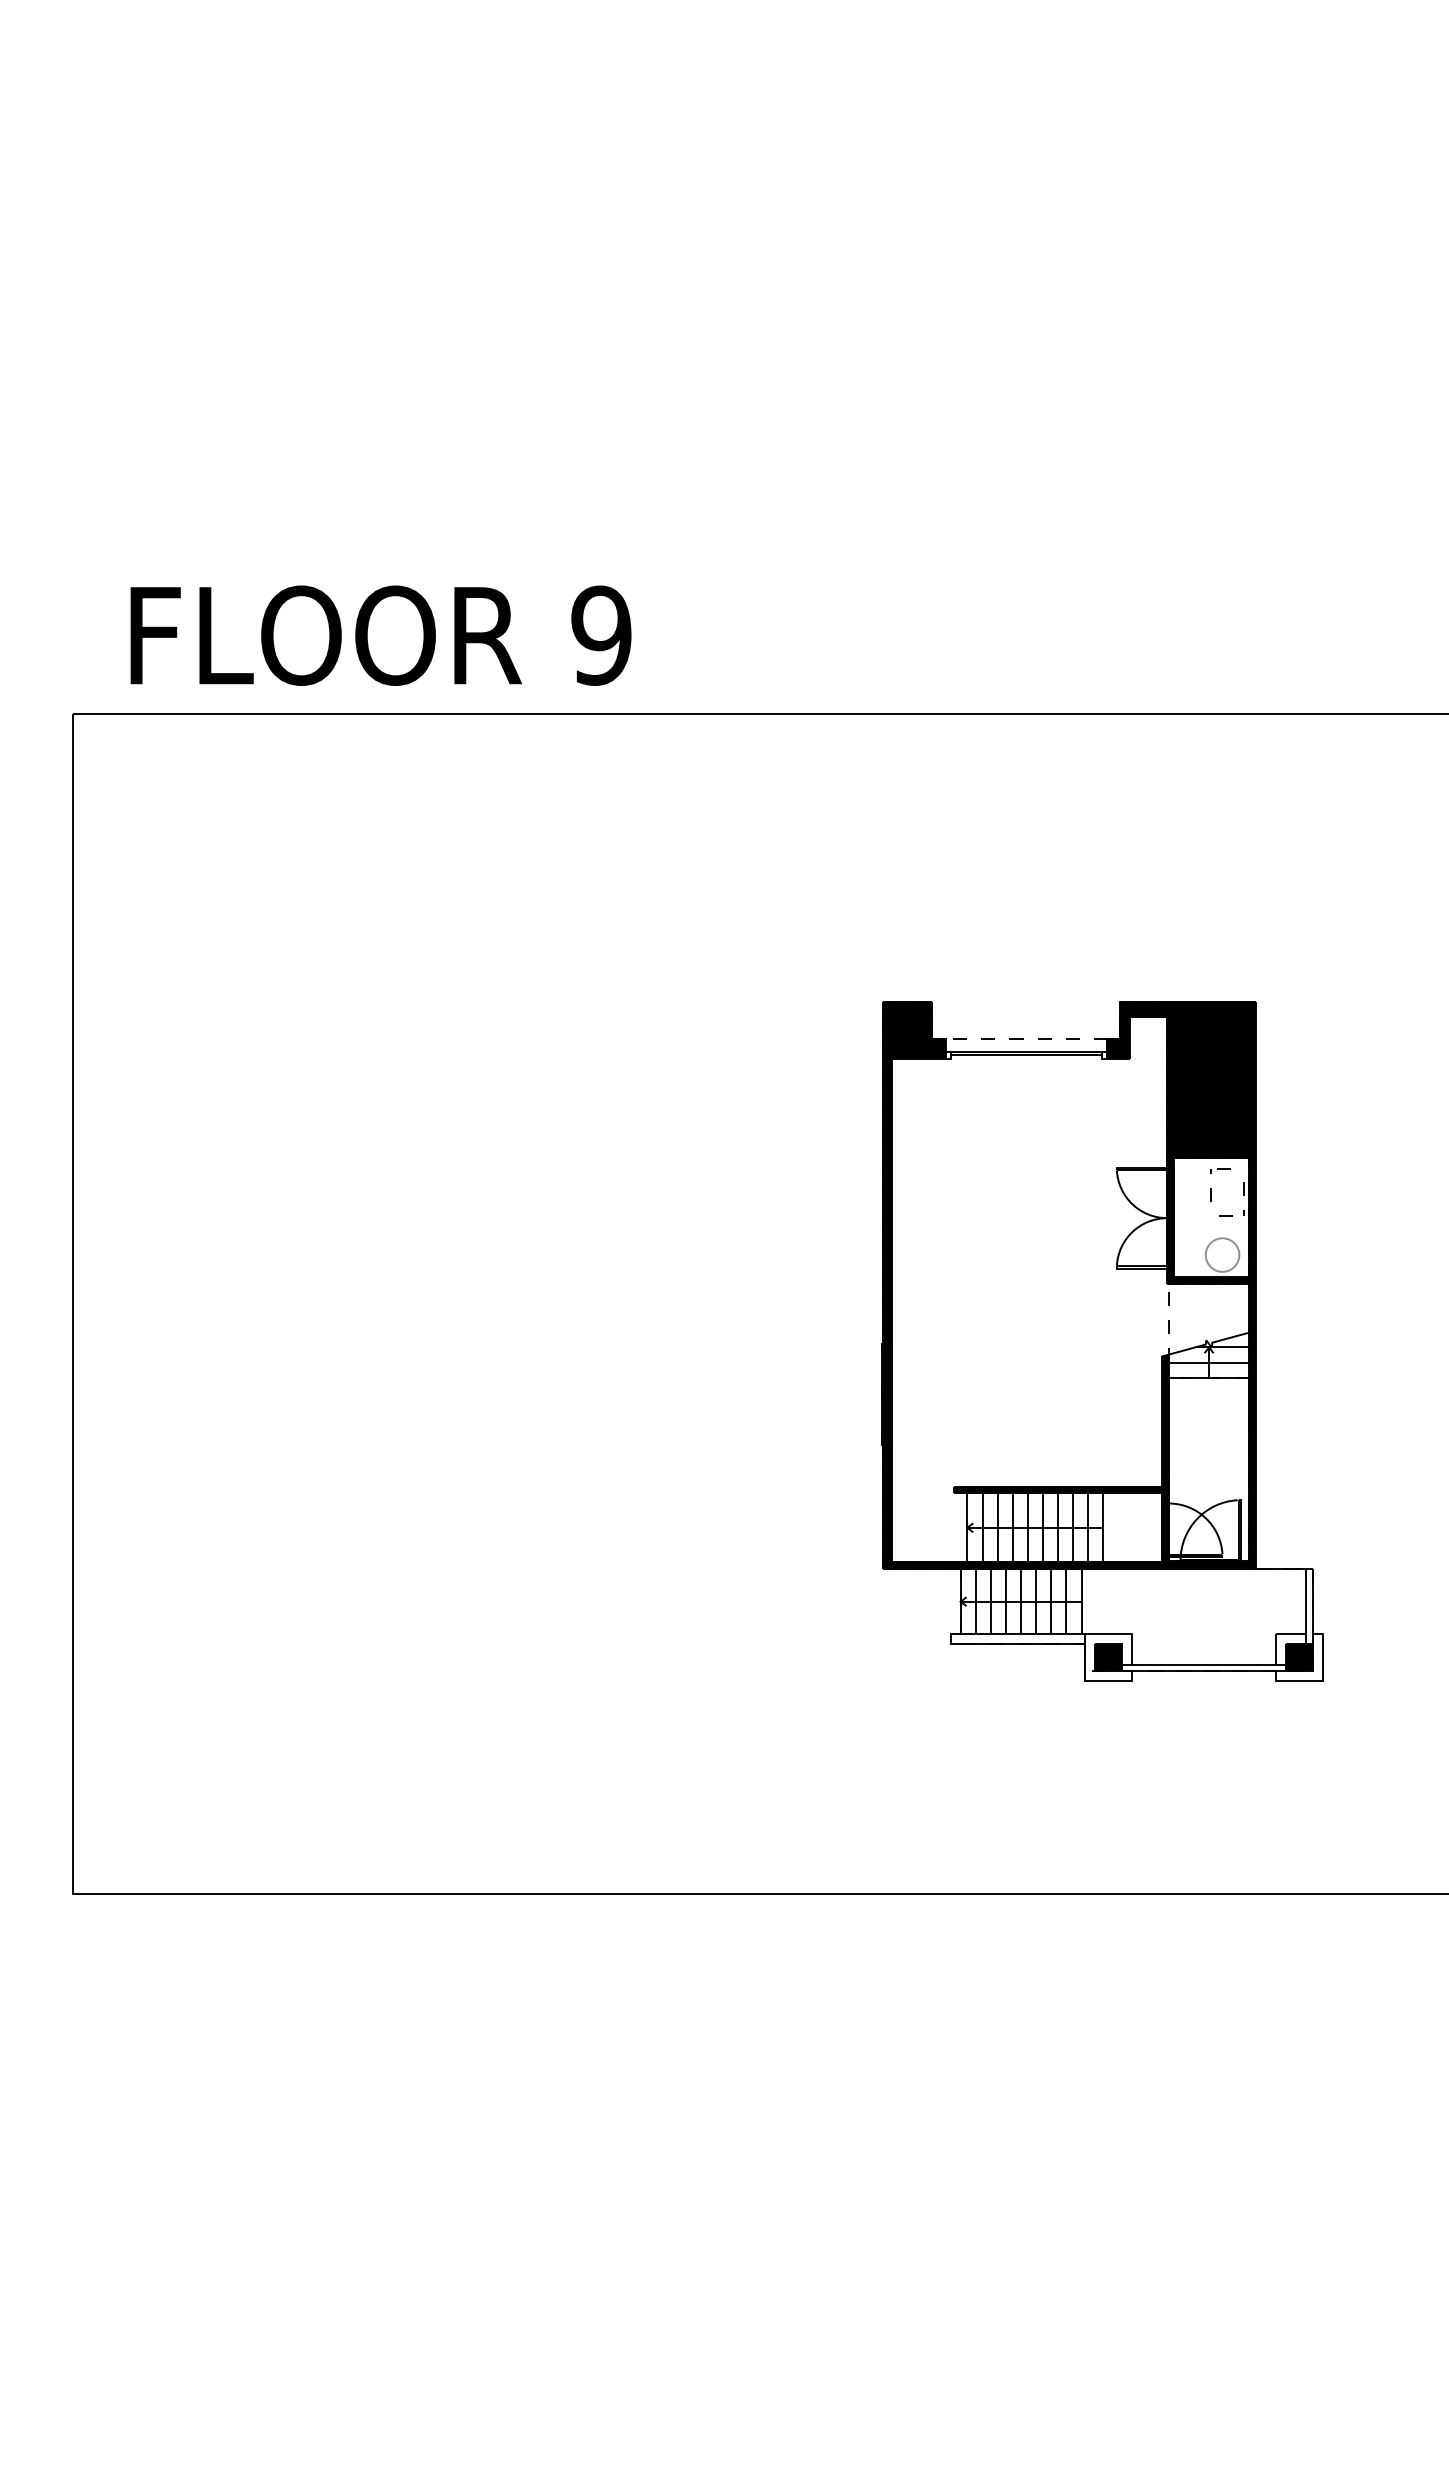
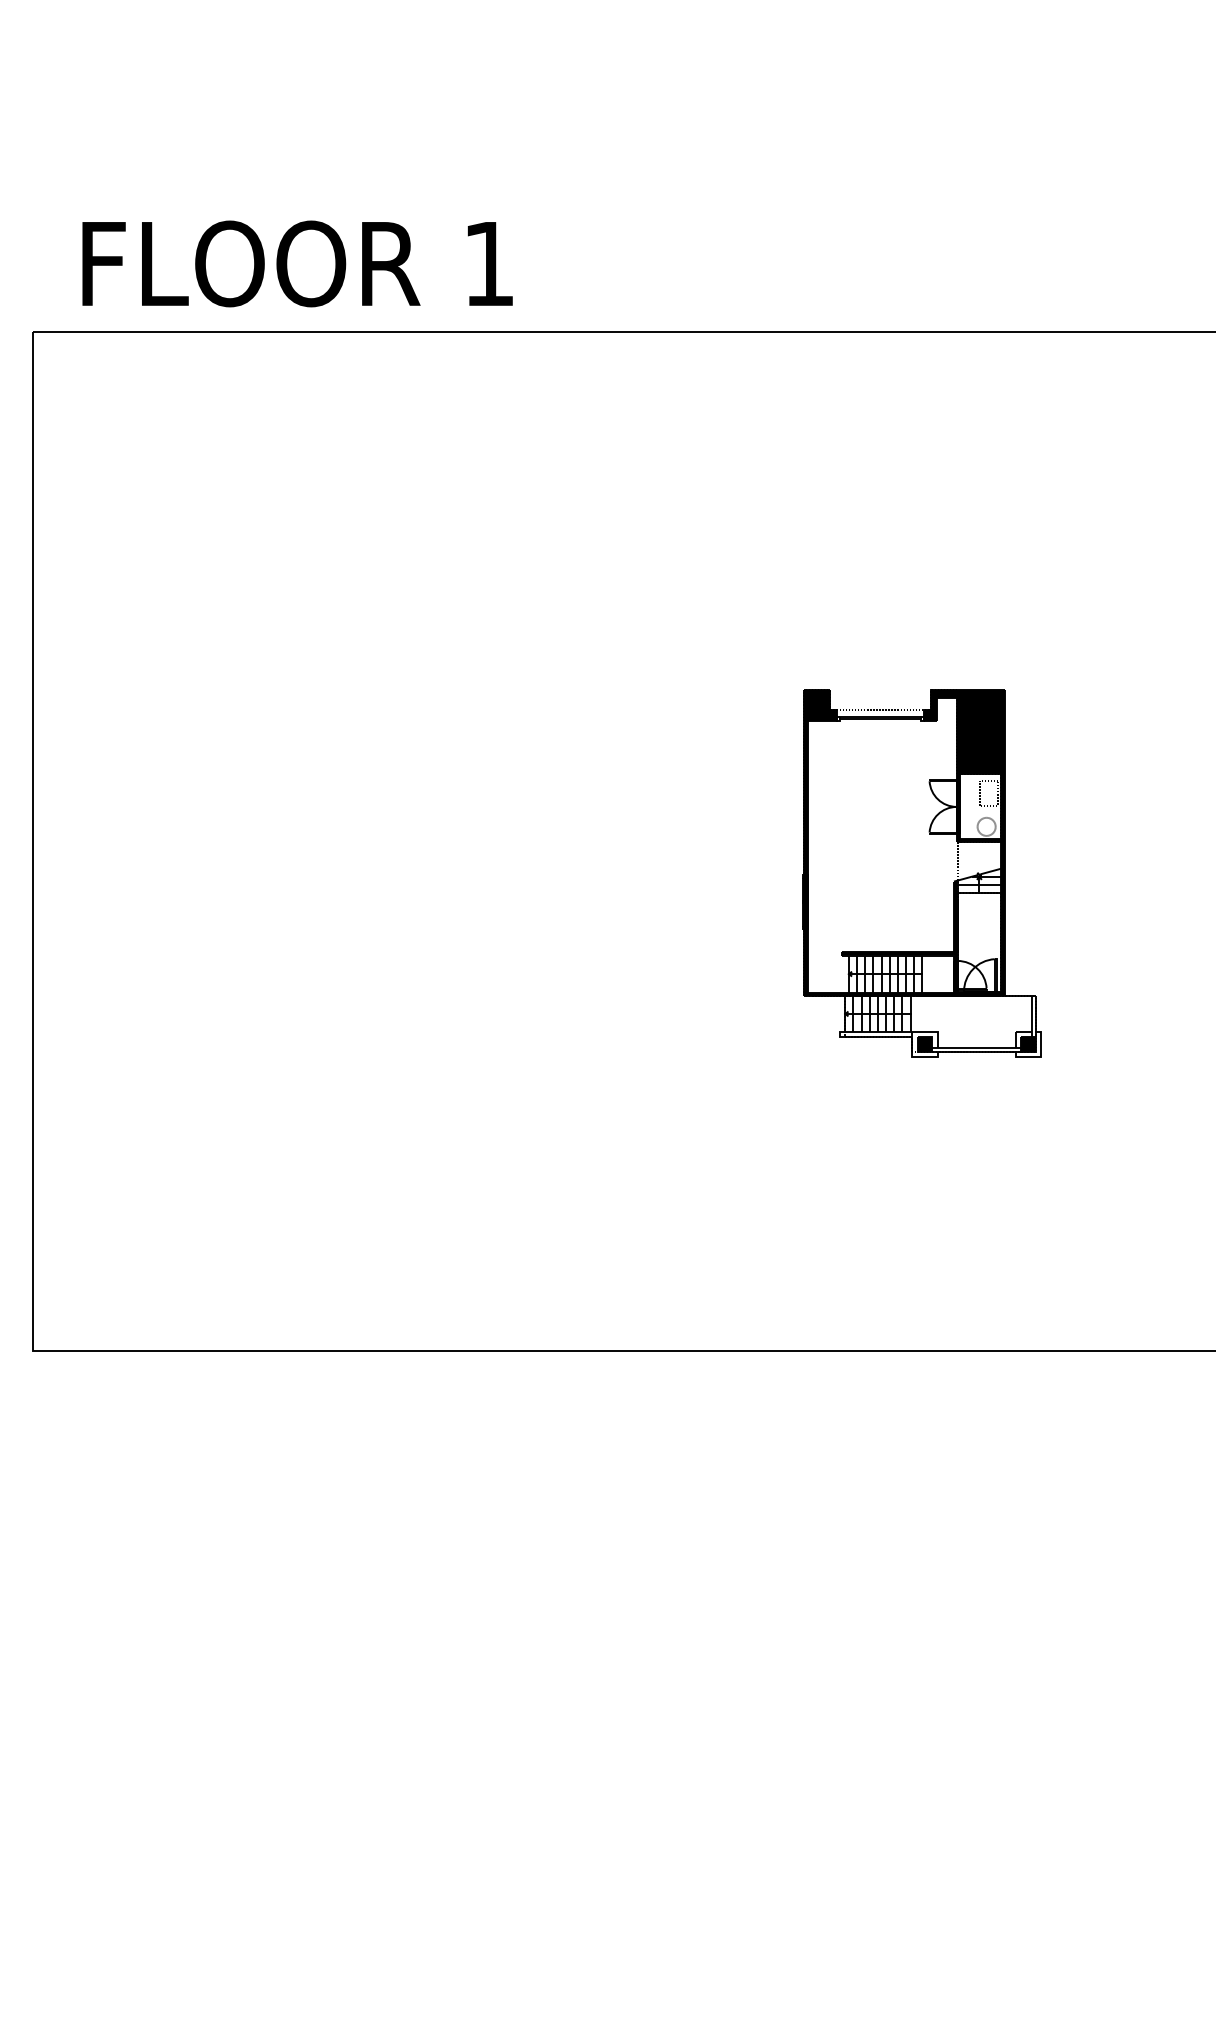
text: (601, 635) -> (489, 263), 9 -> 1
part: (1102, 1341) -> (921, 873), size x0.62

